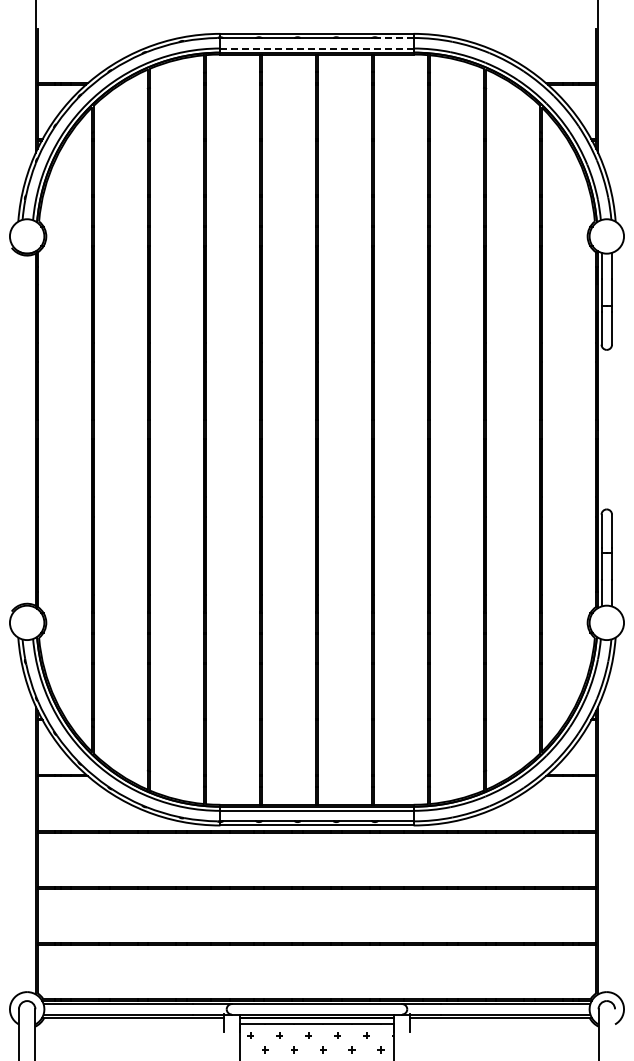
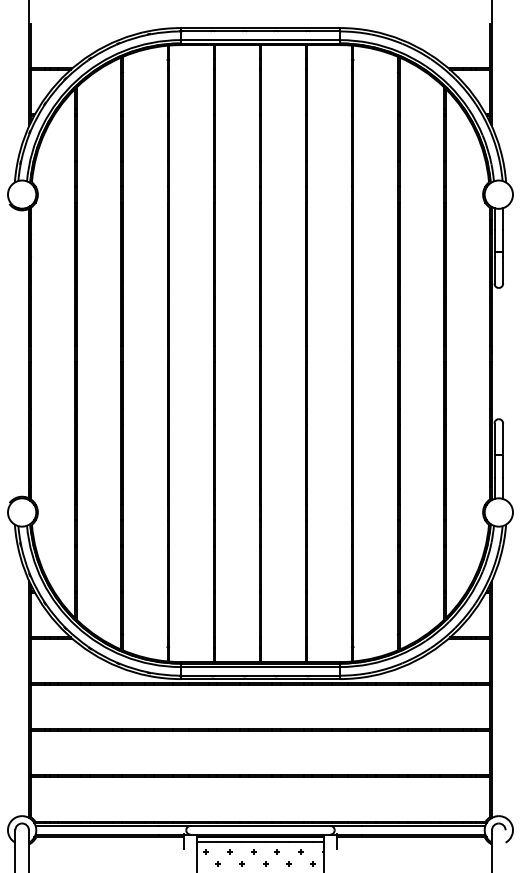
line: (395, 38) -> (325, 31), dashed -> solid
line: (316, 48) -> (260, 40), dashed -> solid

